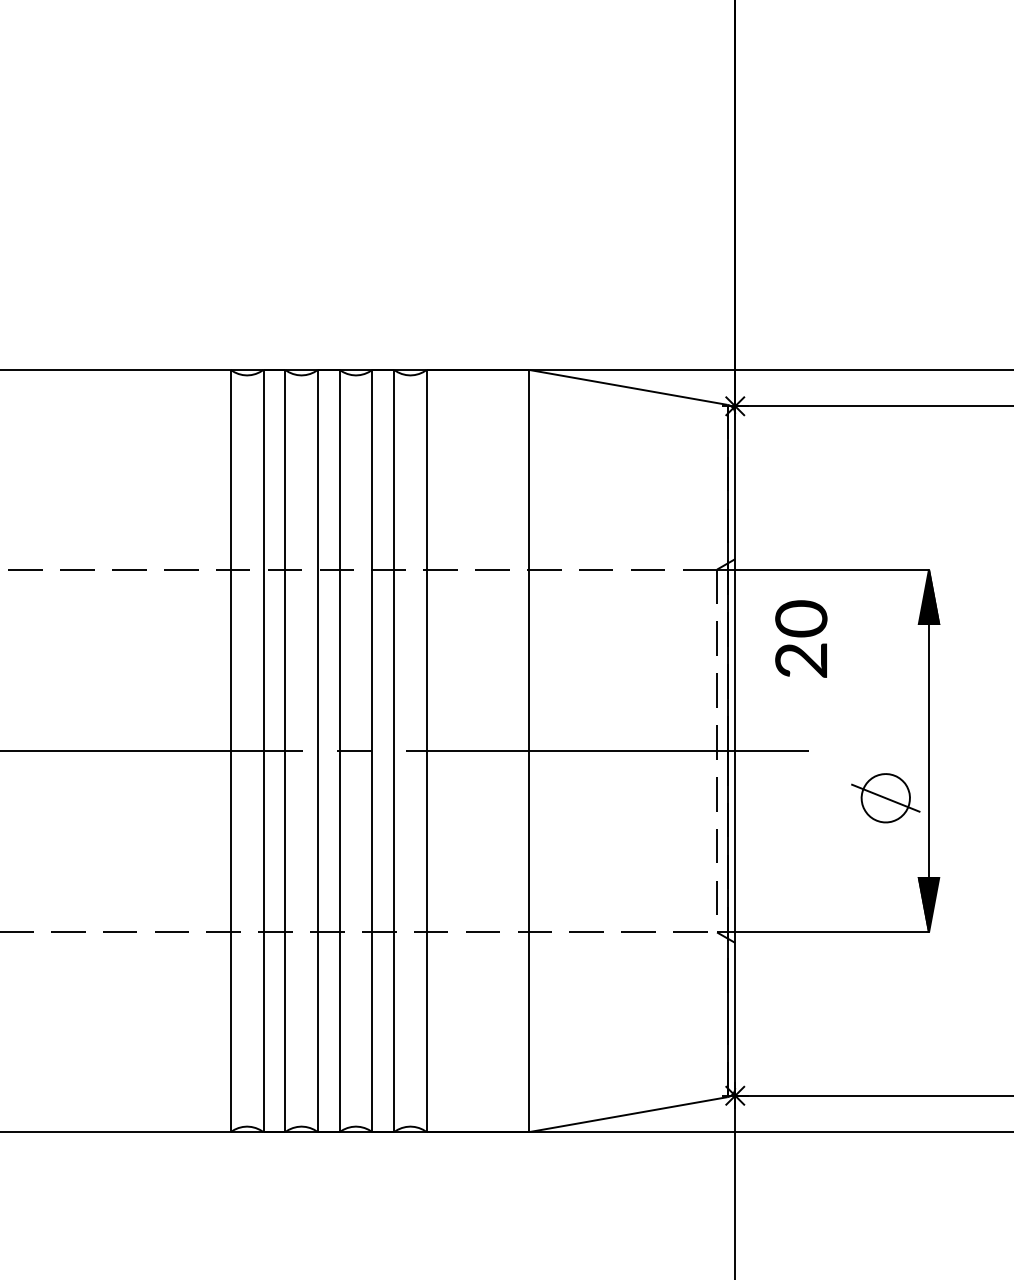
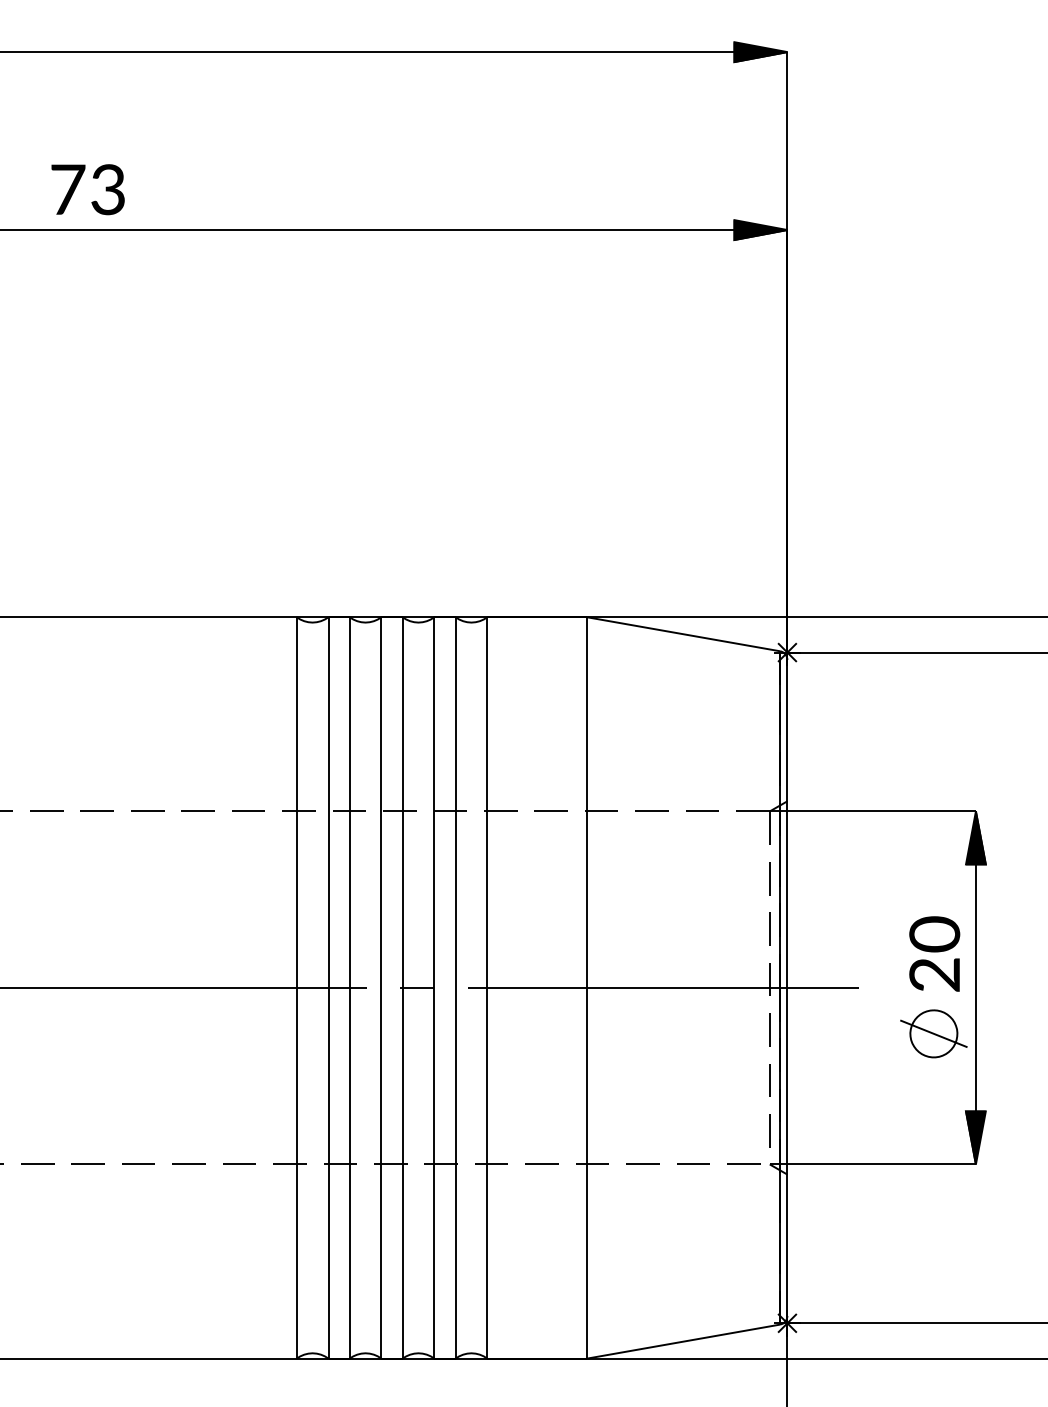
text: (801, 638) -> (934, 953), moved

